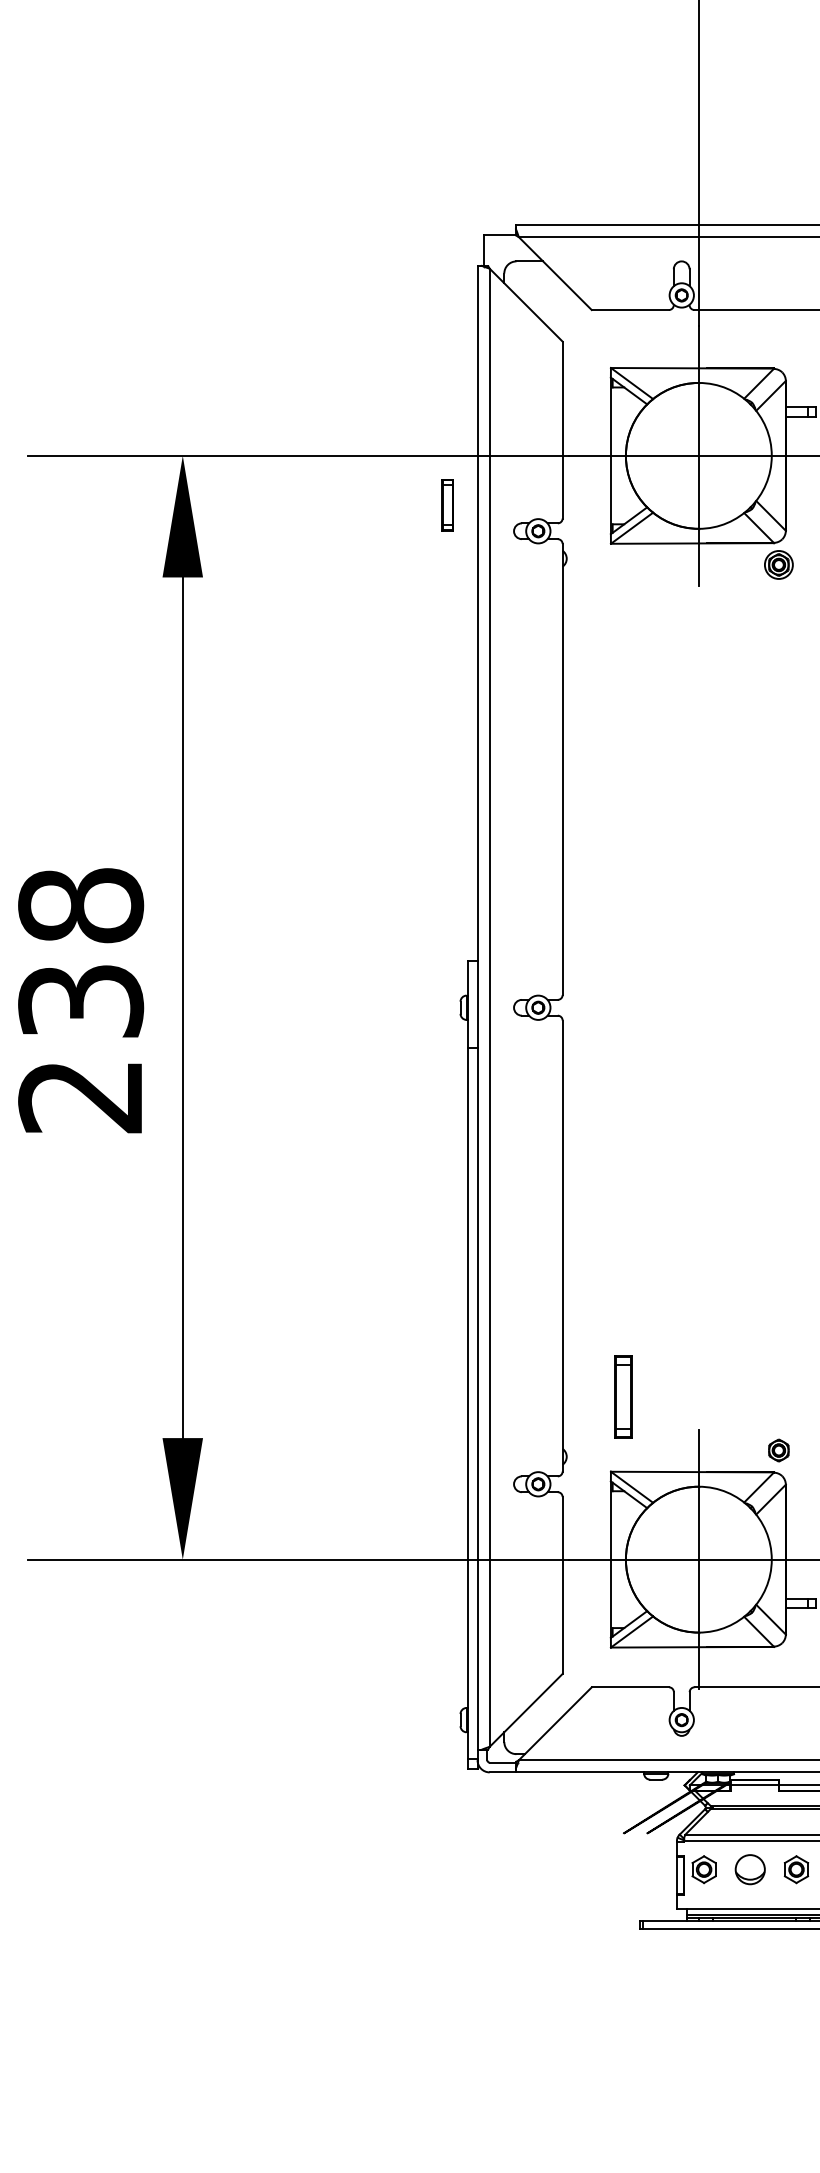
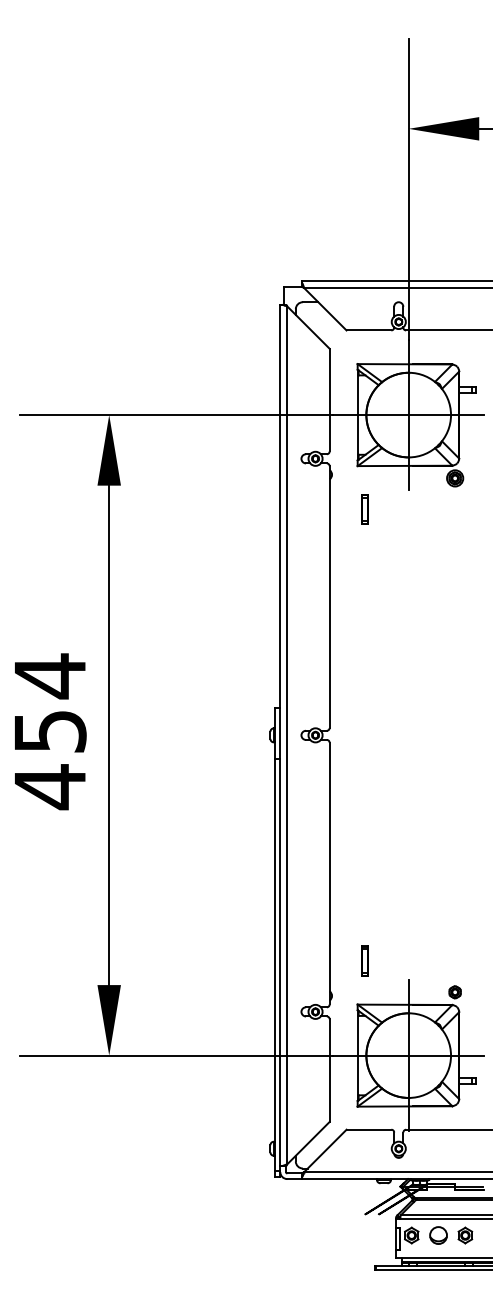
part: (446, 504) -> (364, 509), moved
text: (79, 1001) -> (49, 731), 238 -> 454
part: (622, 1395) -> (364, 960), size x0.62

